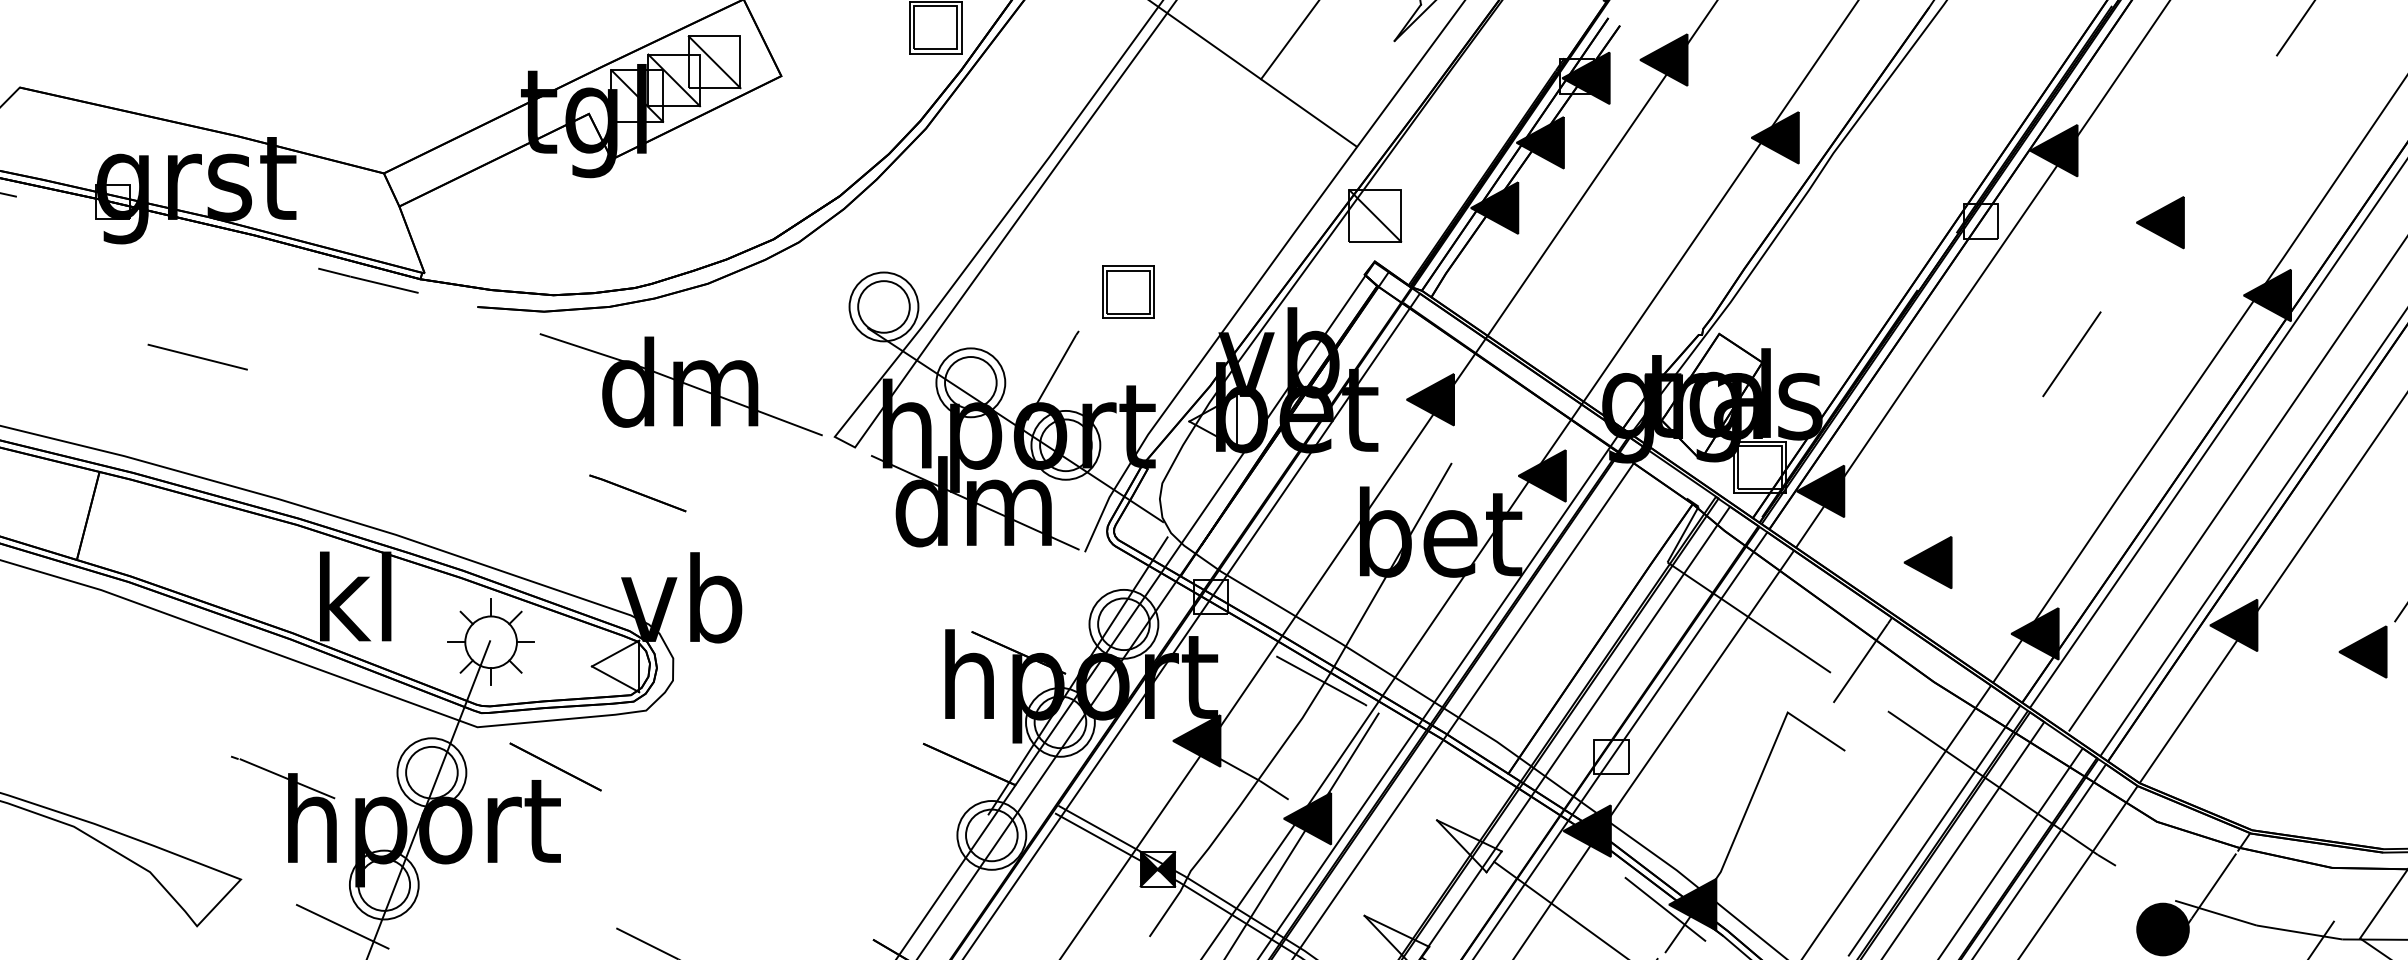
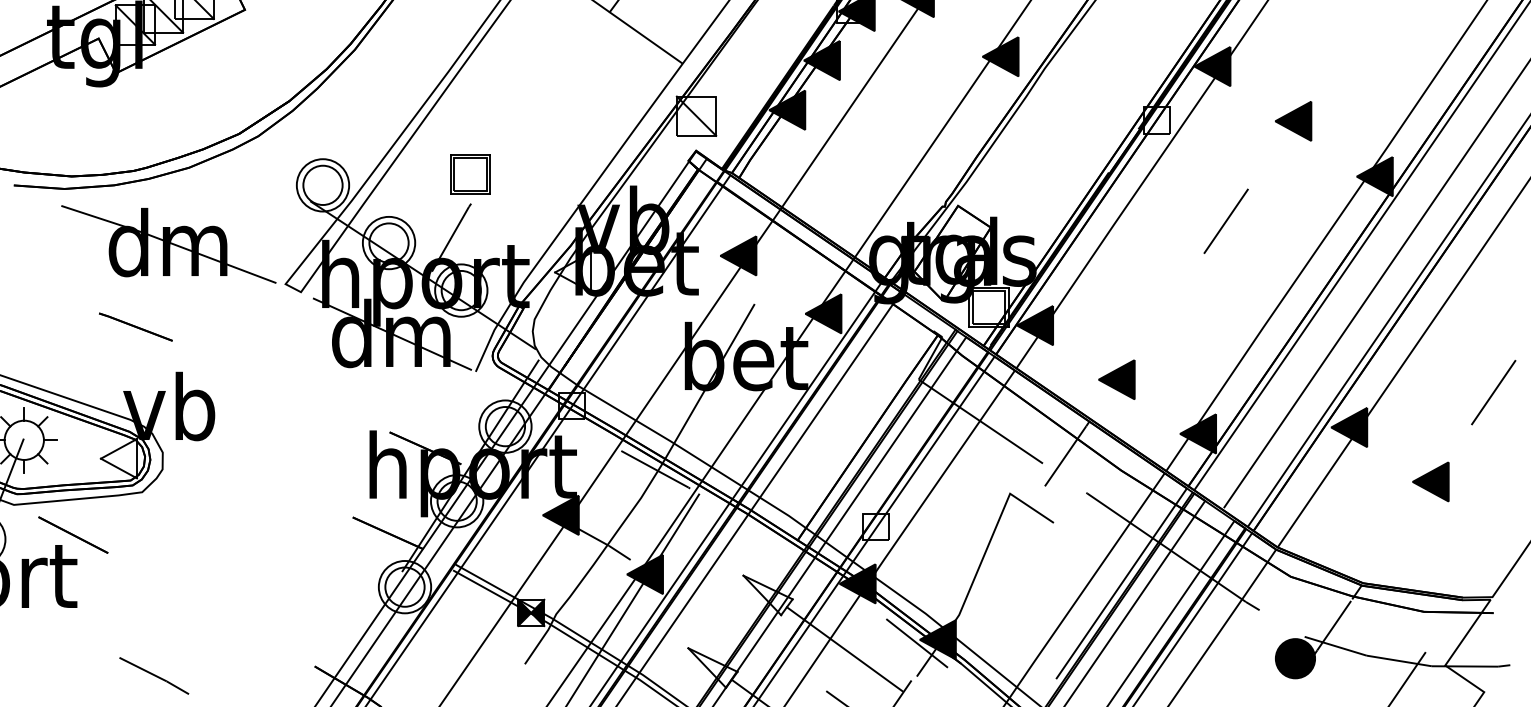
part: (1128, 291) -> (470, 173), moved
part: (2362, 651) -> (1430, 481), moved

